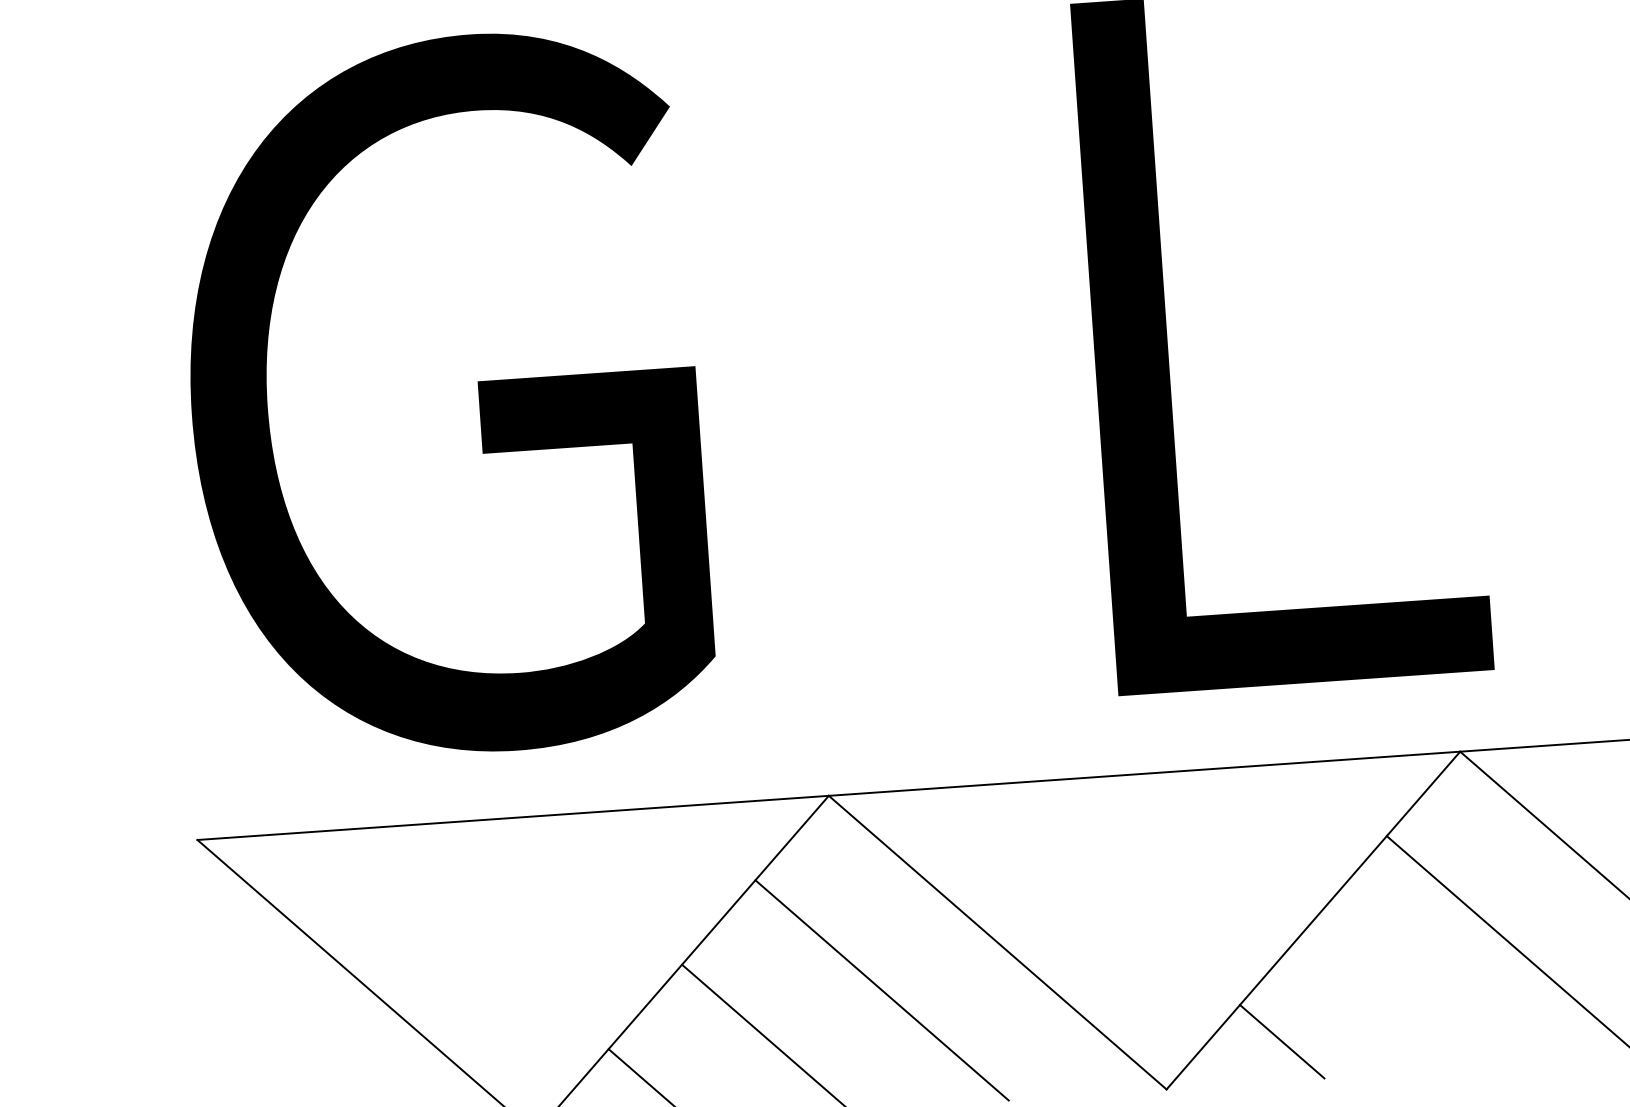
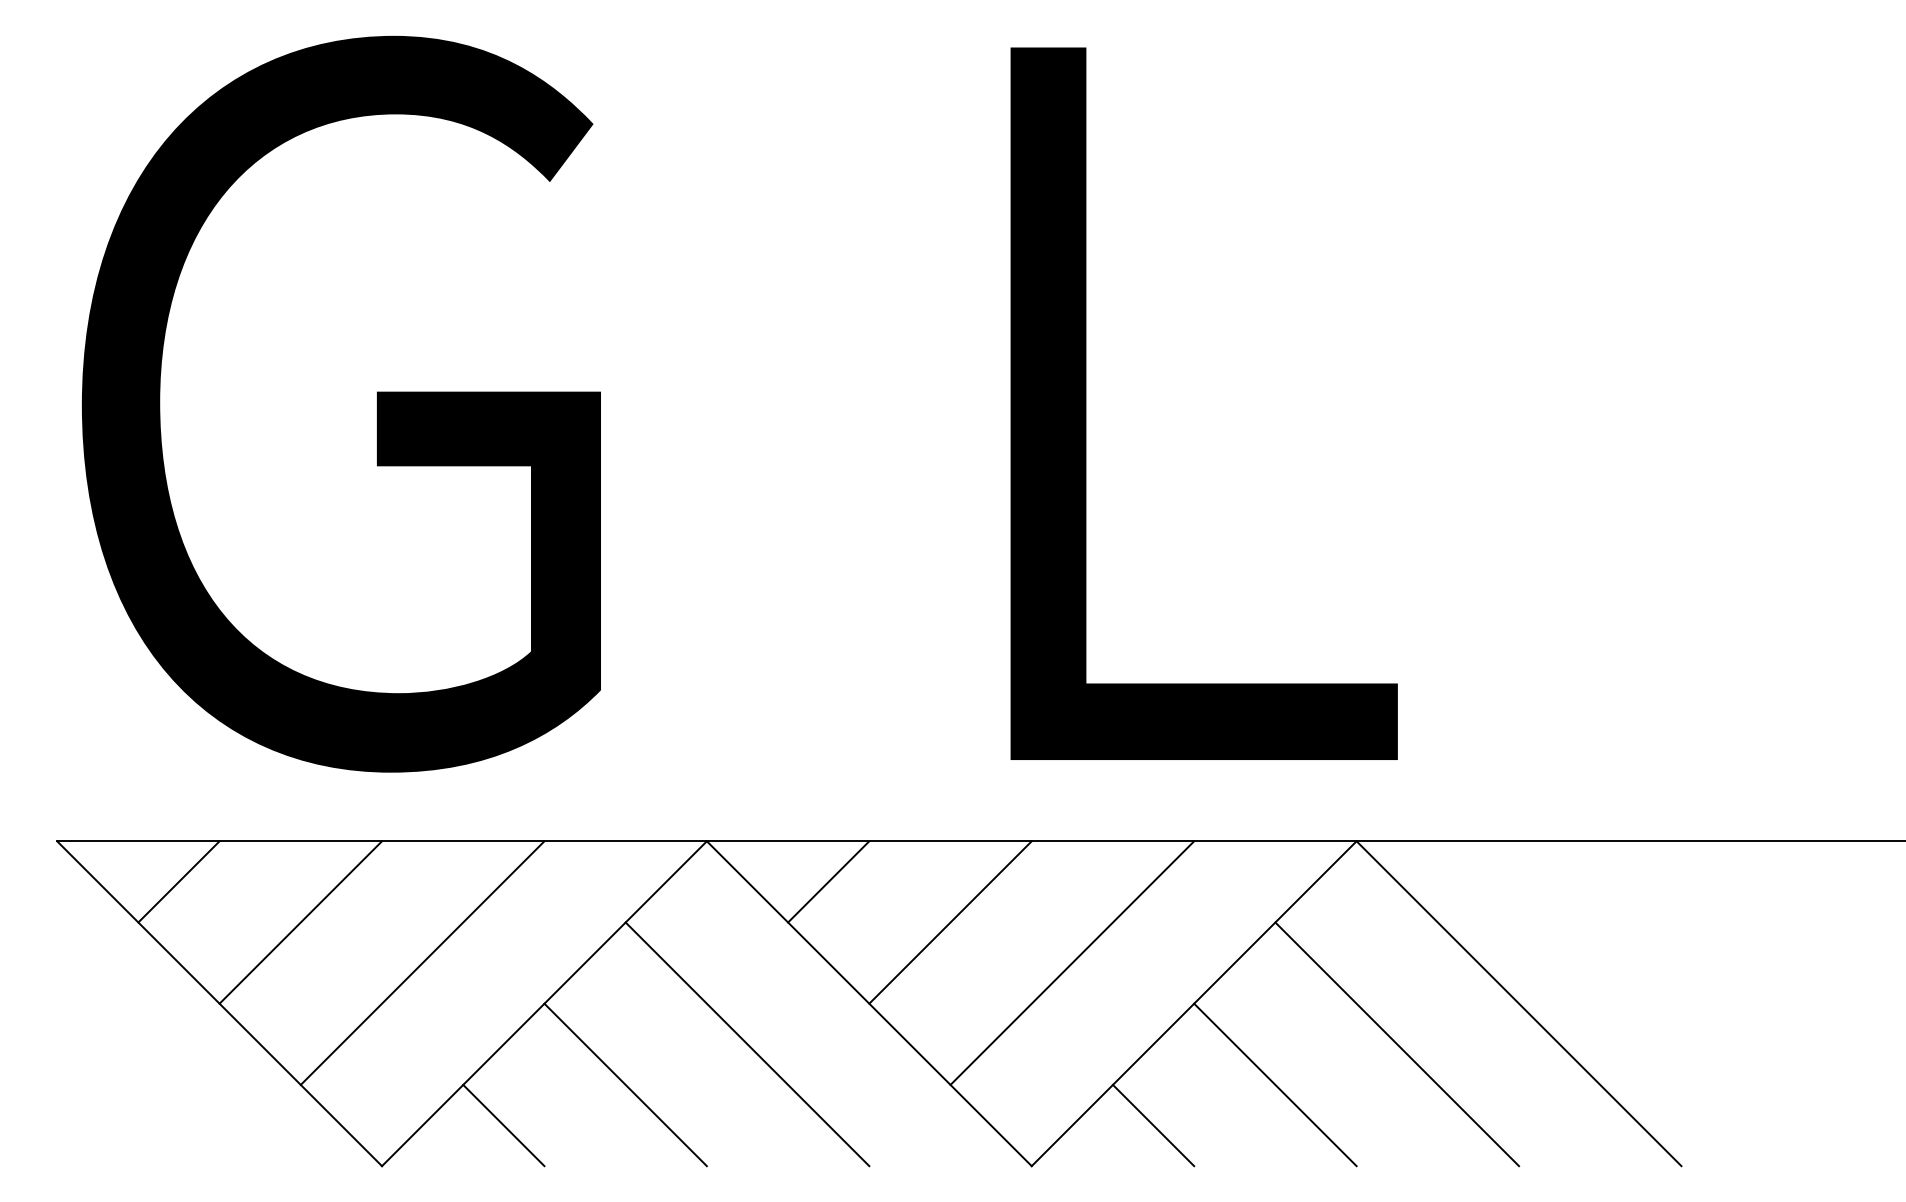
line: (949, 826) -> (828, 881), added
line: (1071, 858) -> (950, 922), added
line: (318, 870) -> (178, 881), added
line: (1192, 888) -> (1072, 962), added
line: (439, 902) -> (300, 922), added
line: (560, 932) -> (422, 962), added
line: (1397, 993) -> (1275, 1084), added

